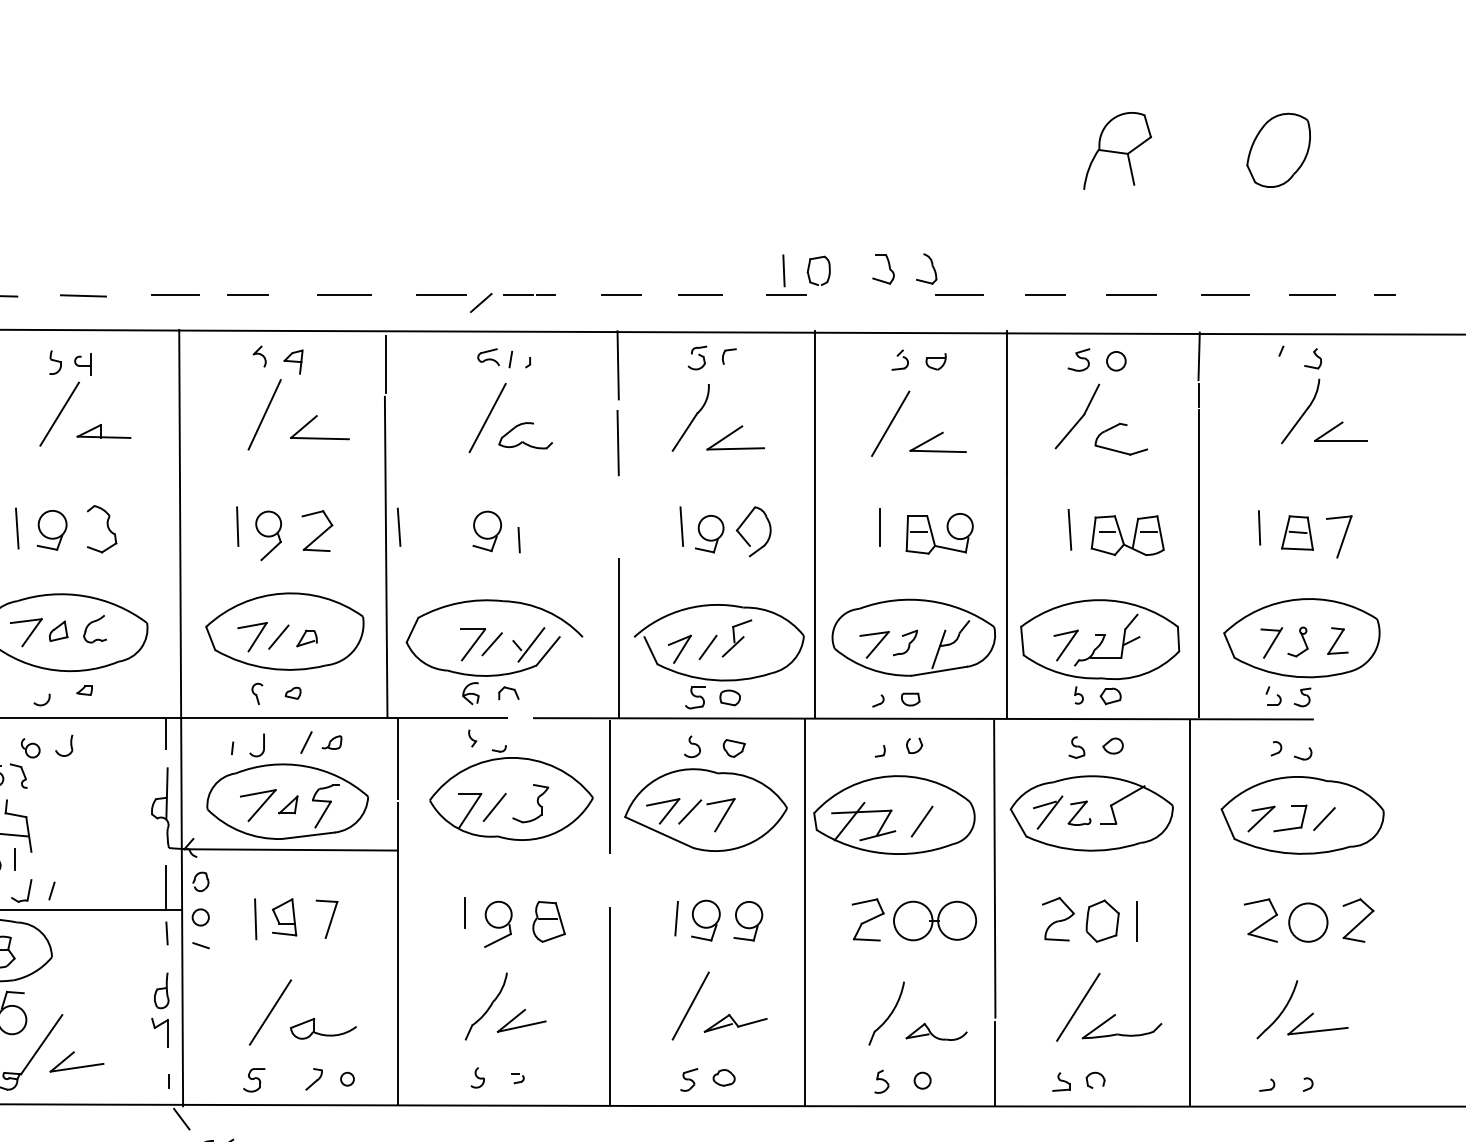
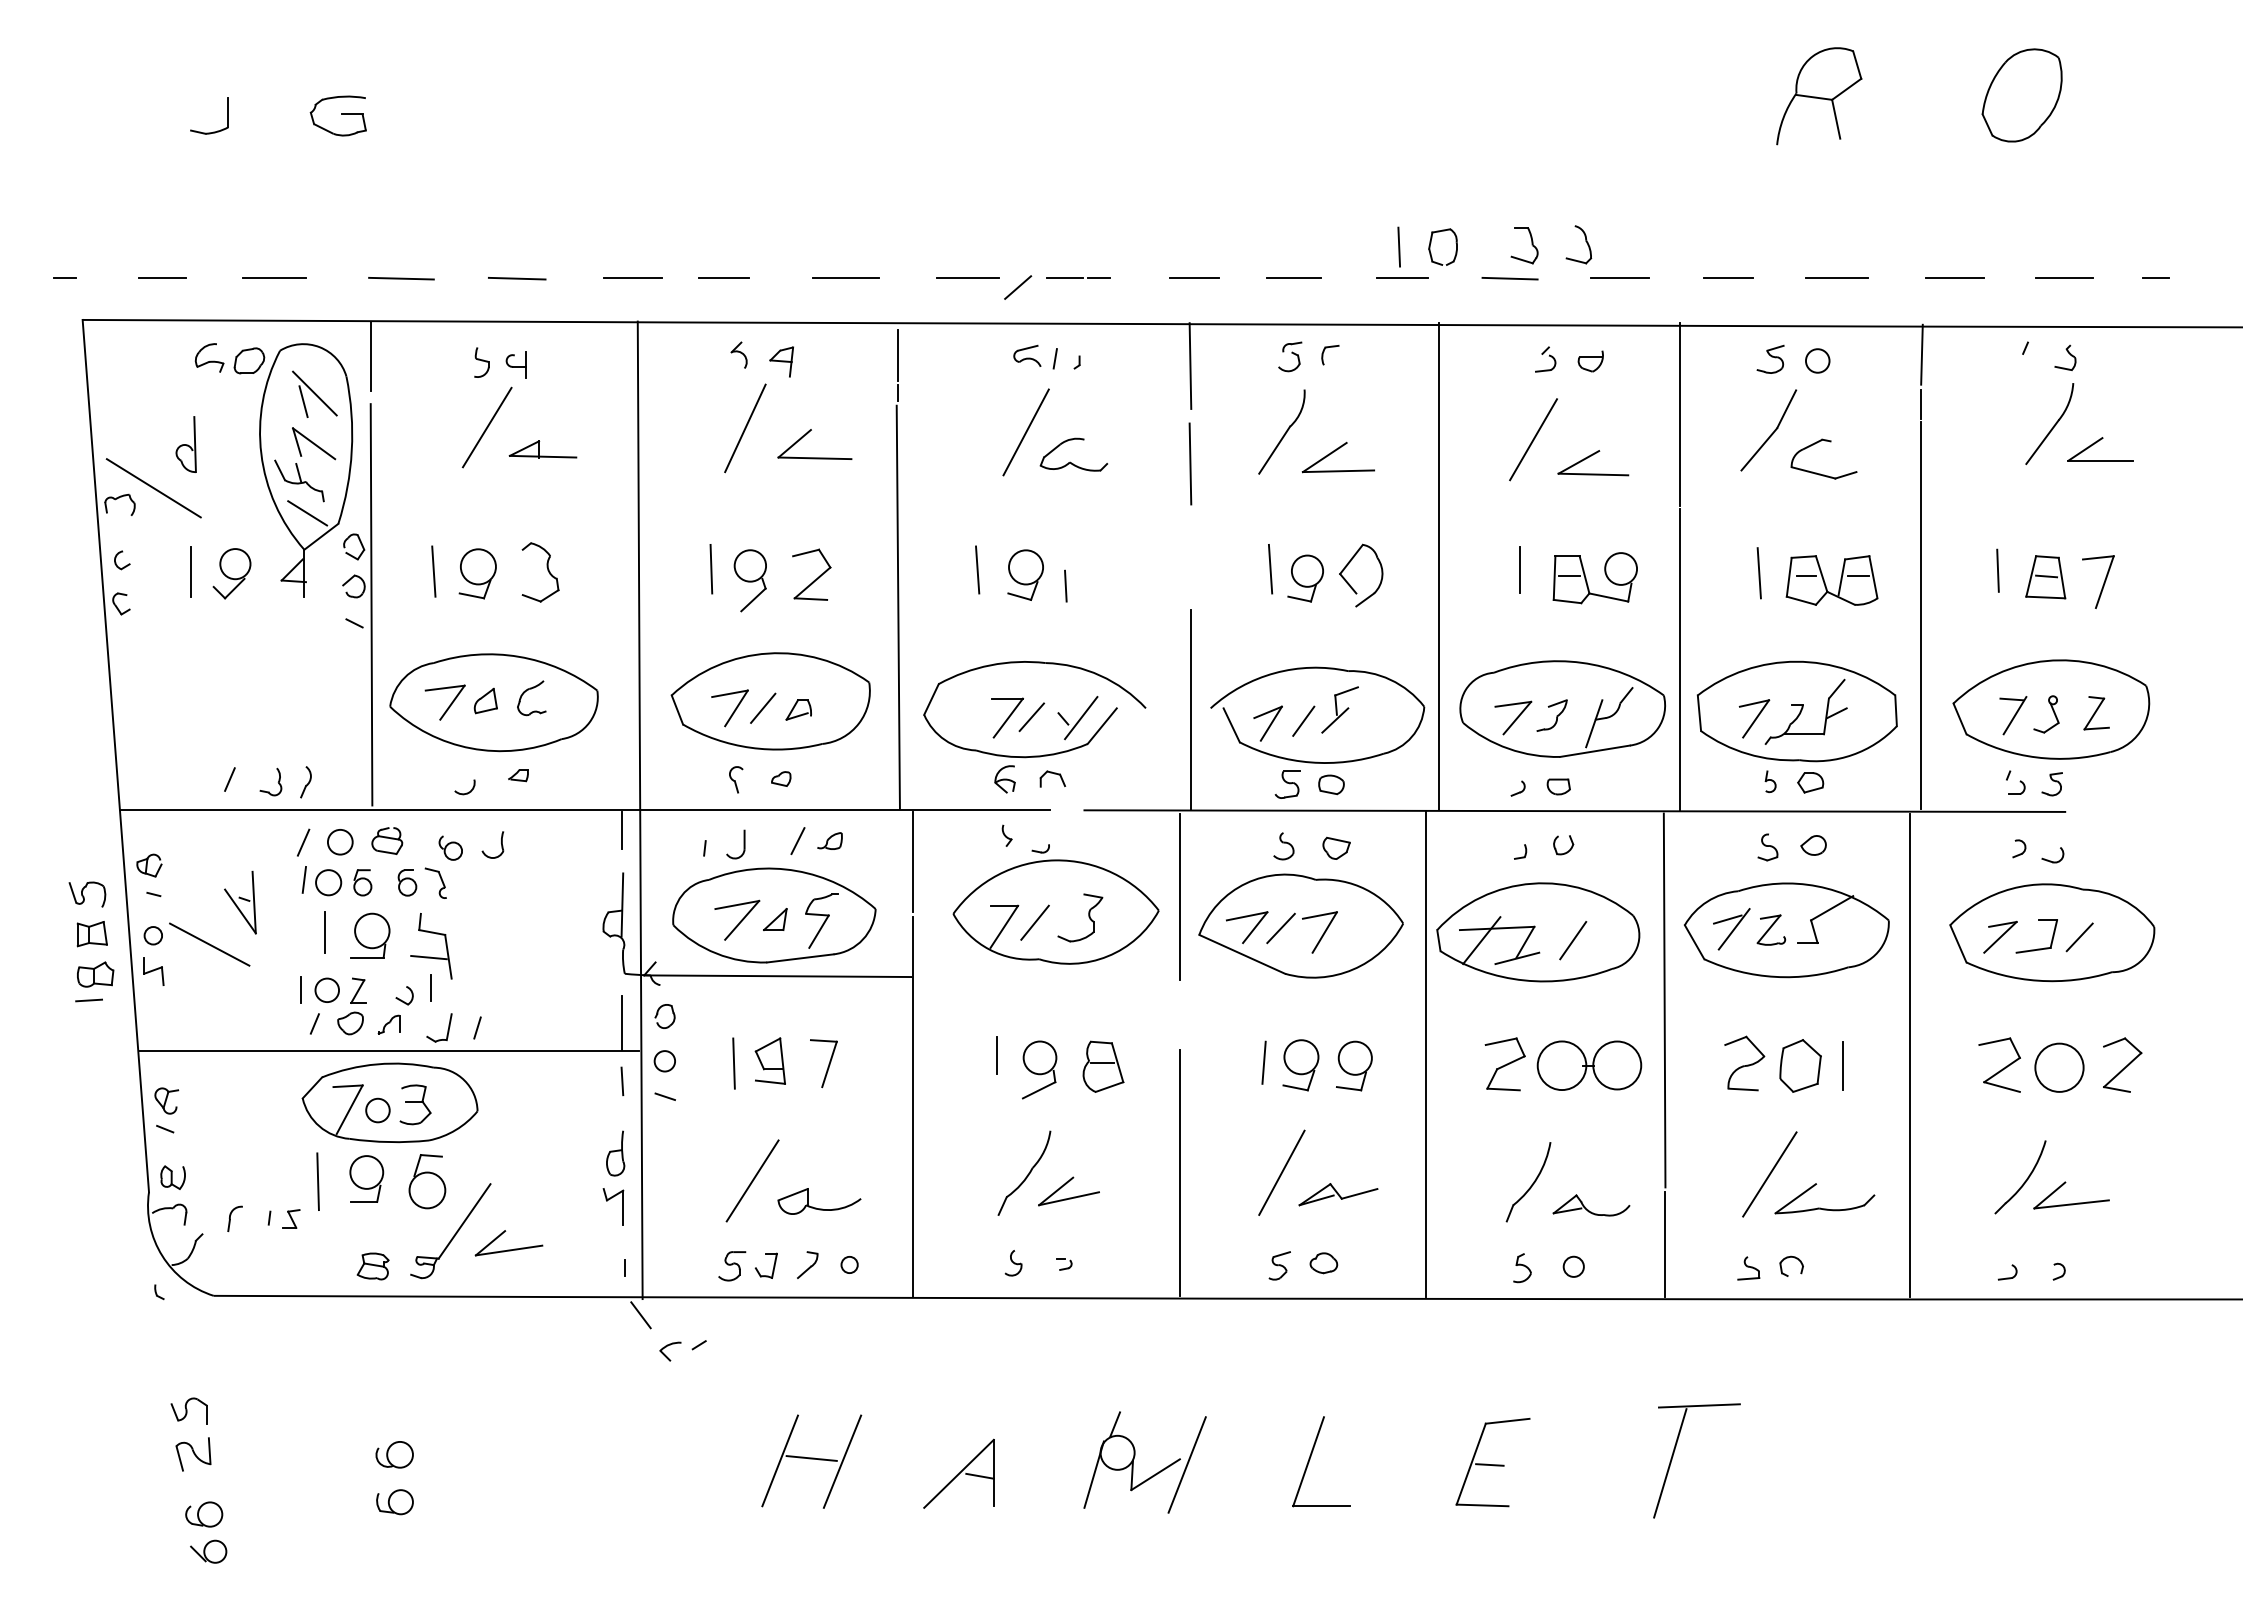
line: (871, 295) -> (1509, 278), added
line: (399, 526) -> (977, 569), moved
part: (287, 1079) -> (773, 1265), added

